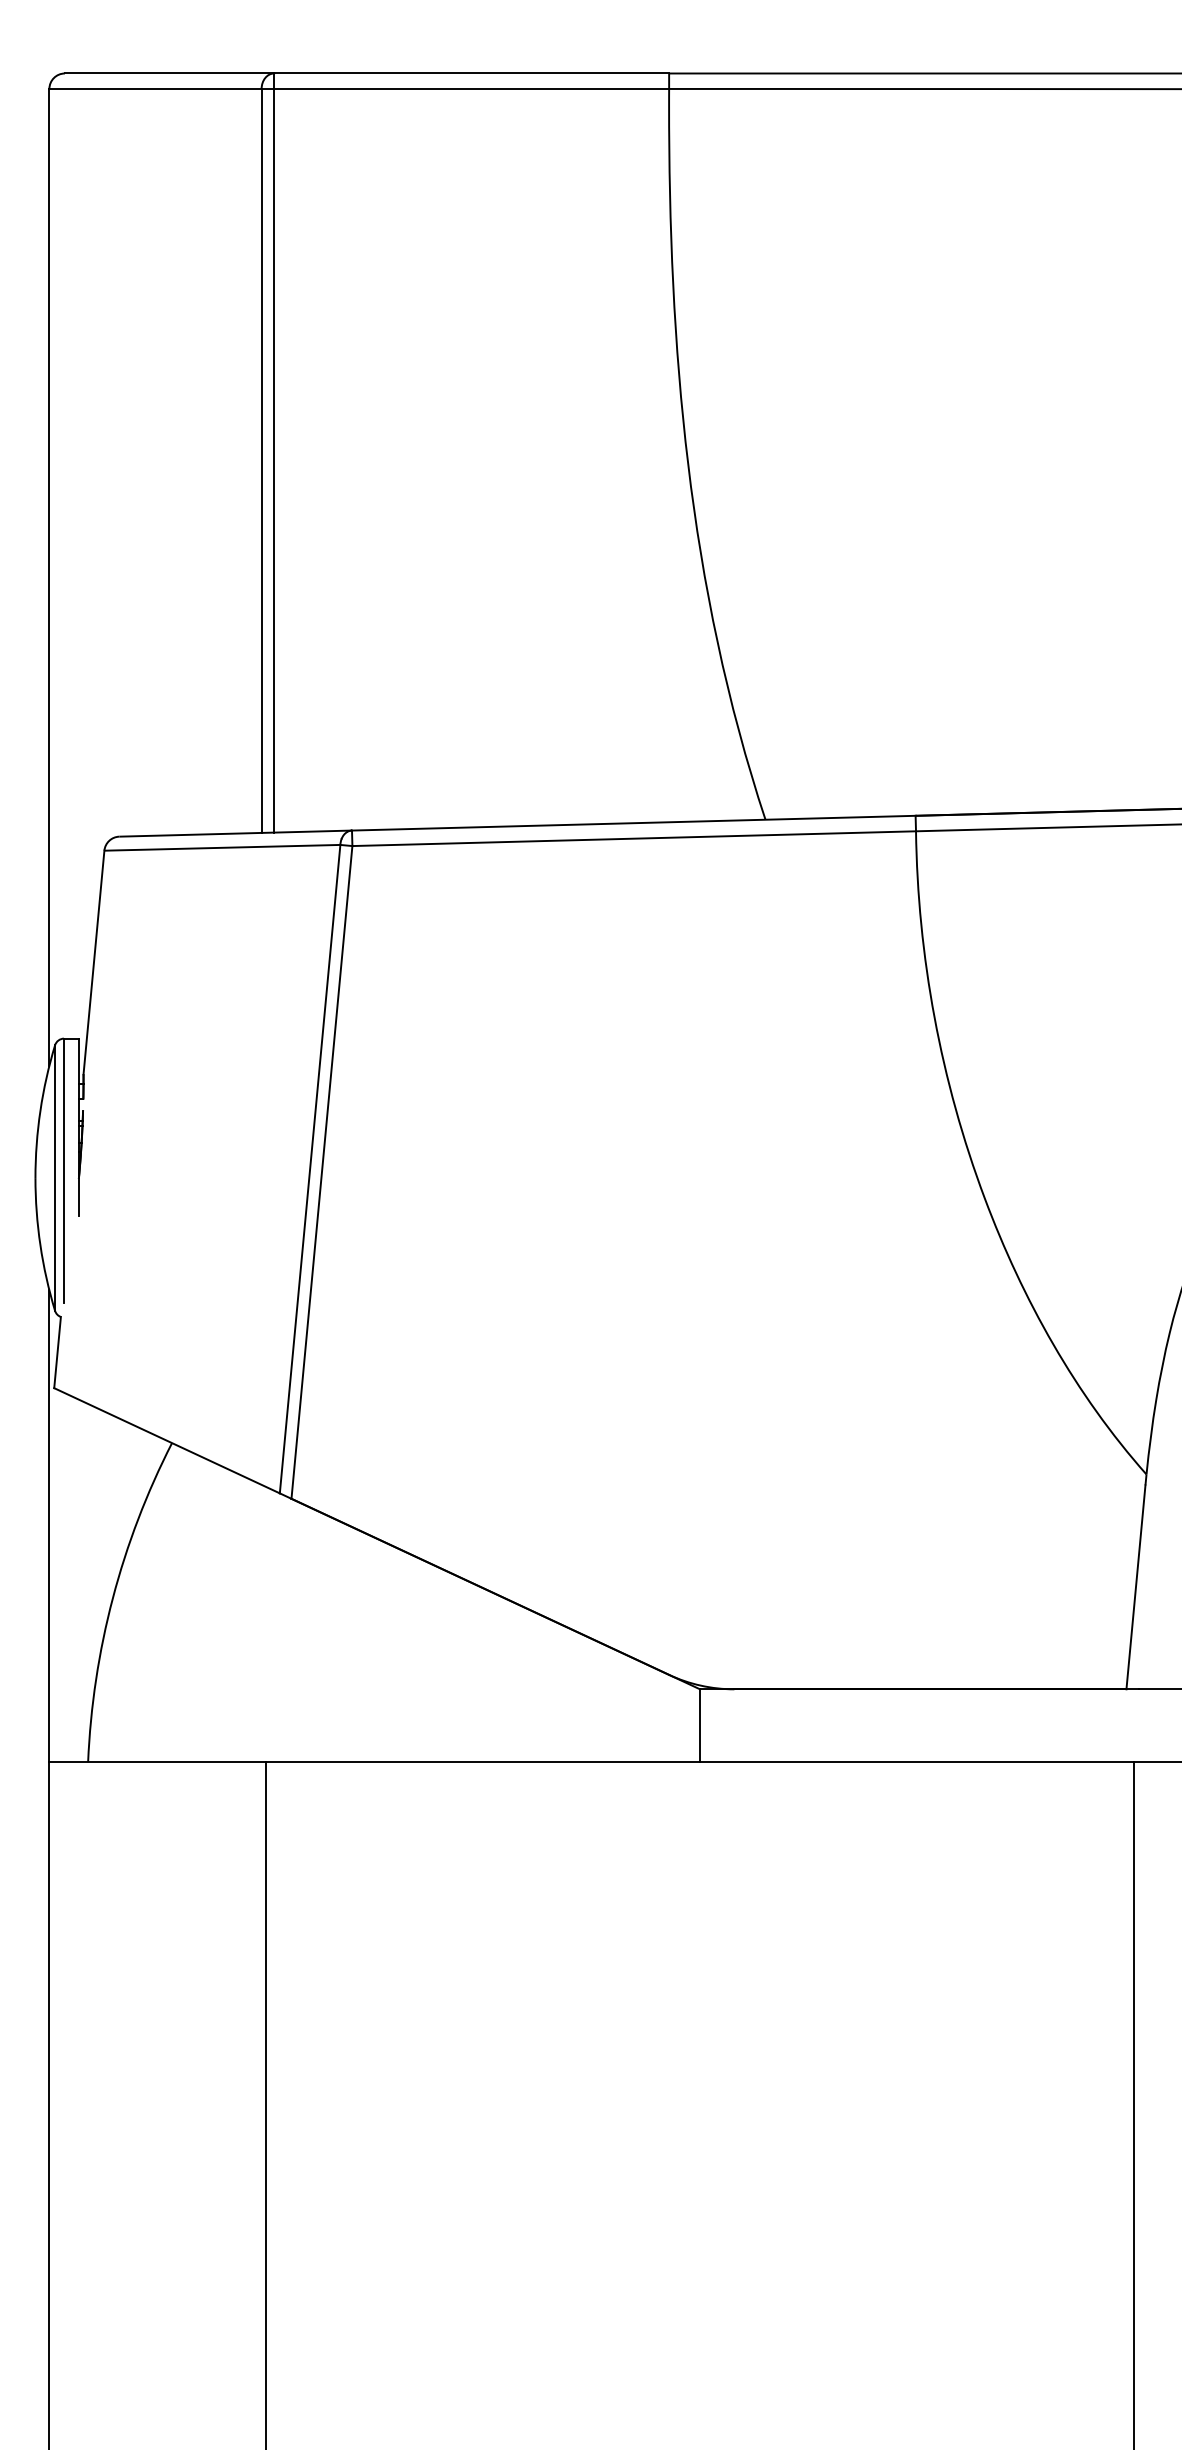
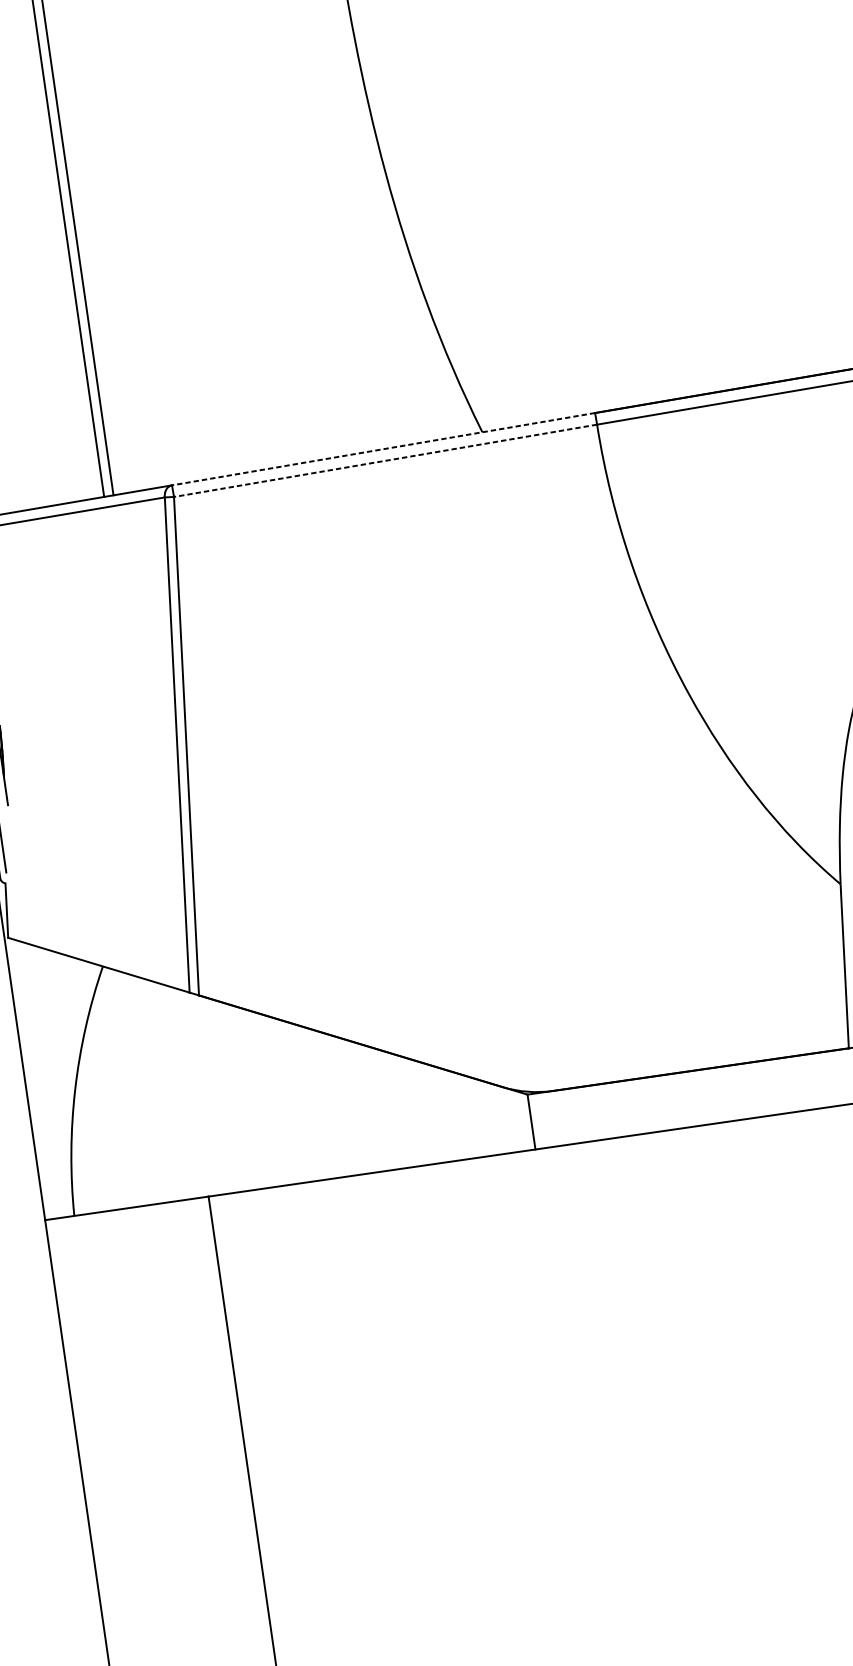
line: (633, 823) -> (383, 449), solid -> dashed
line: (634, 838) -> (385, 460), solid -> dashed

